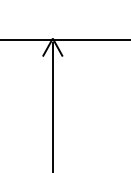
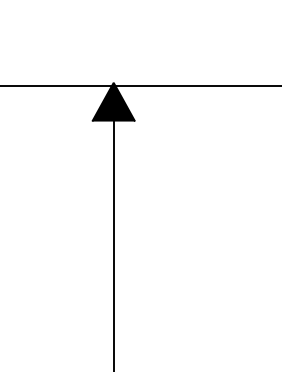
fill: (52, 47) -> (113, 102), added

